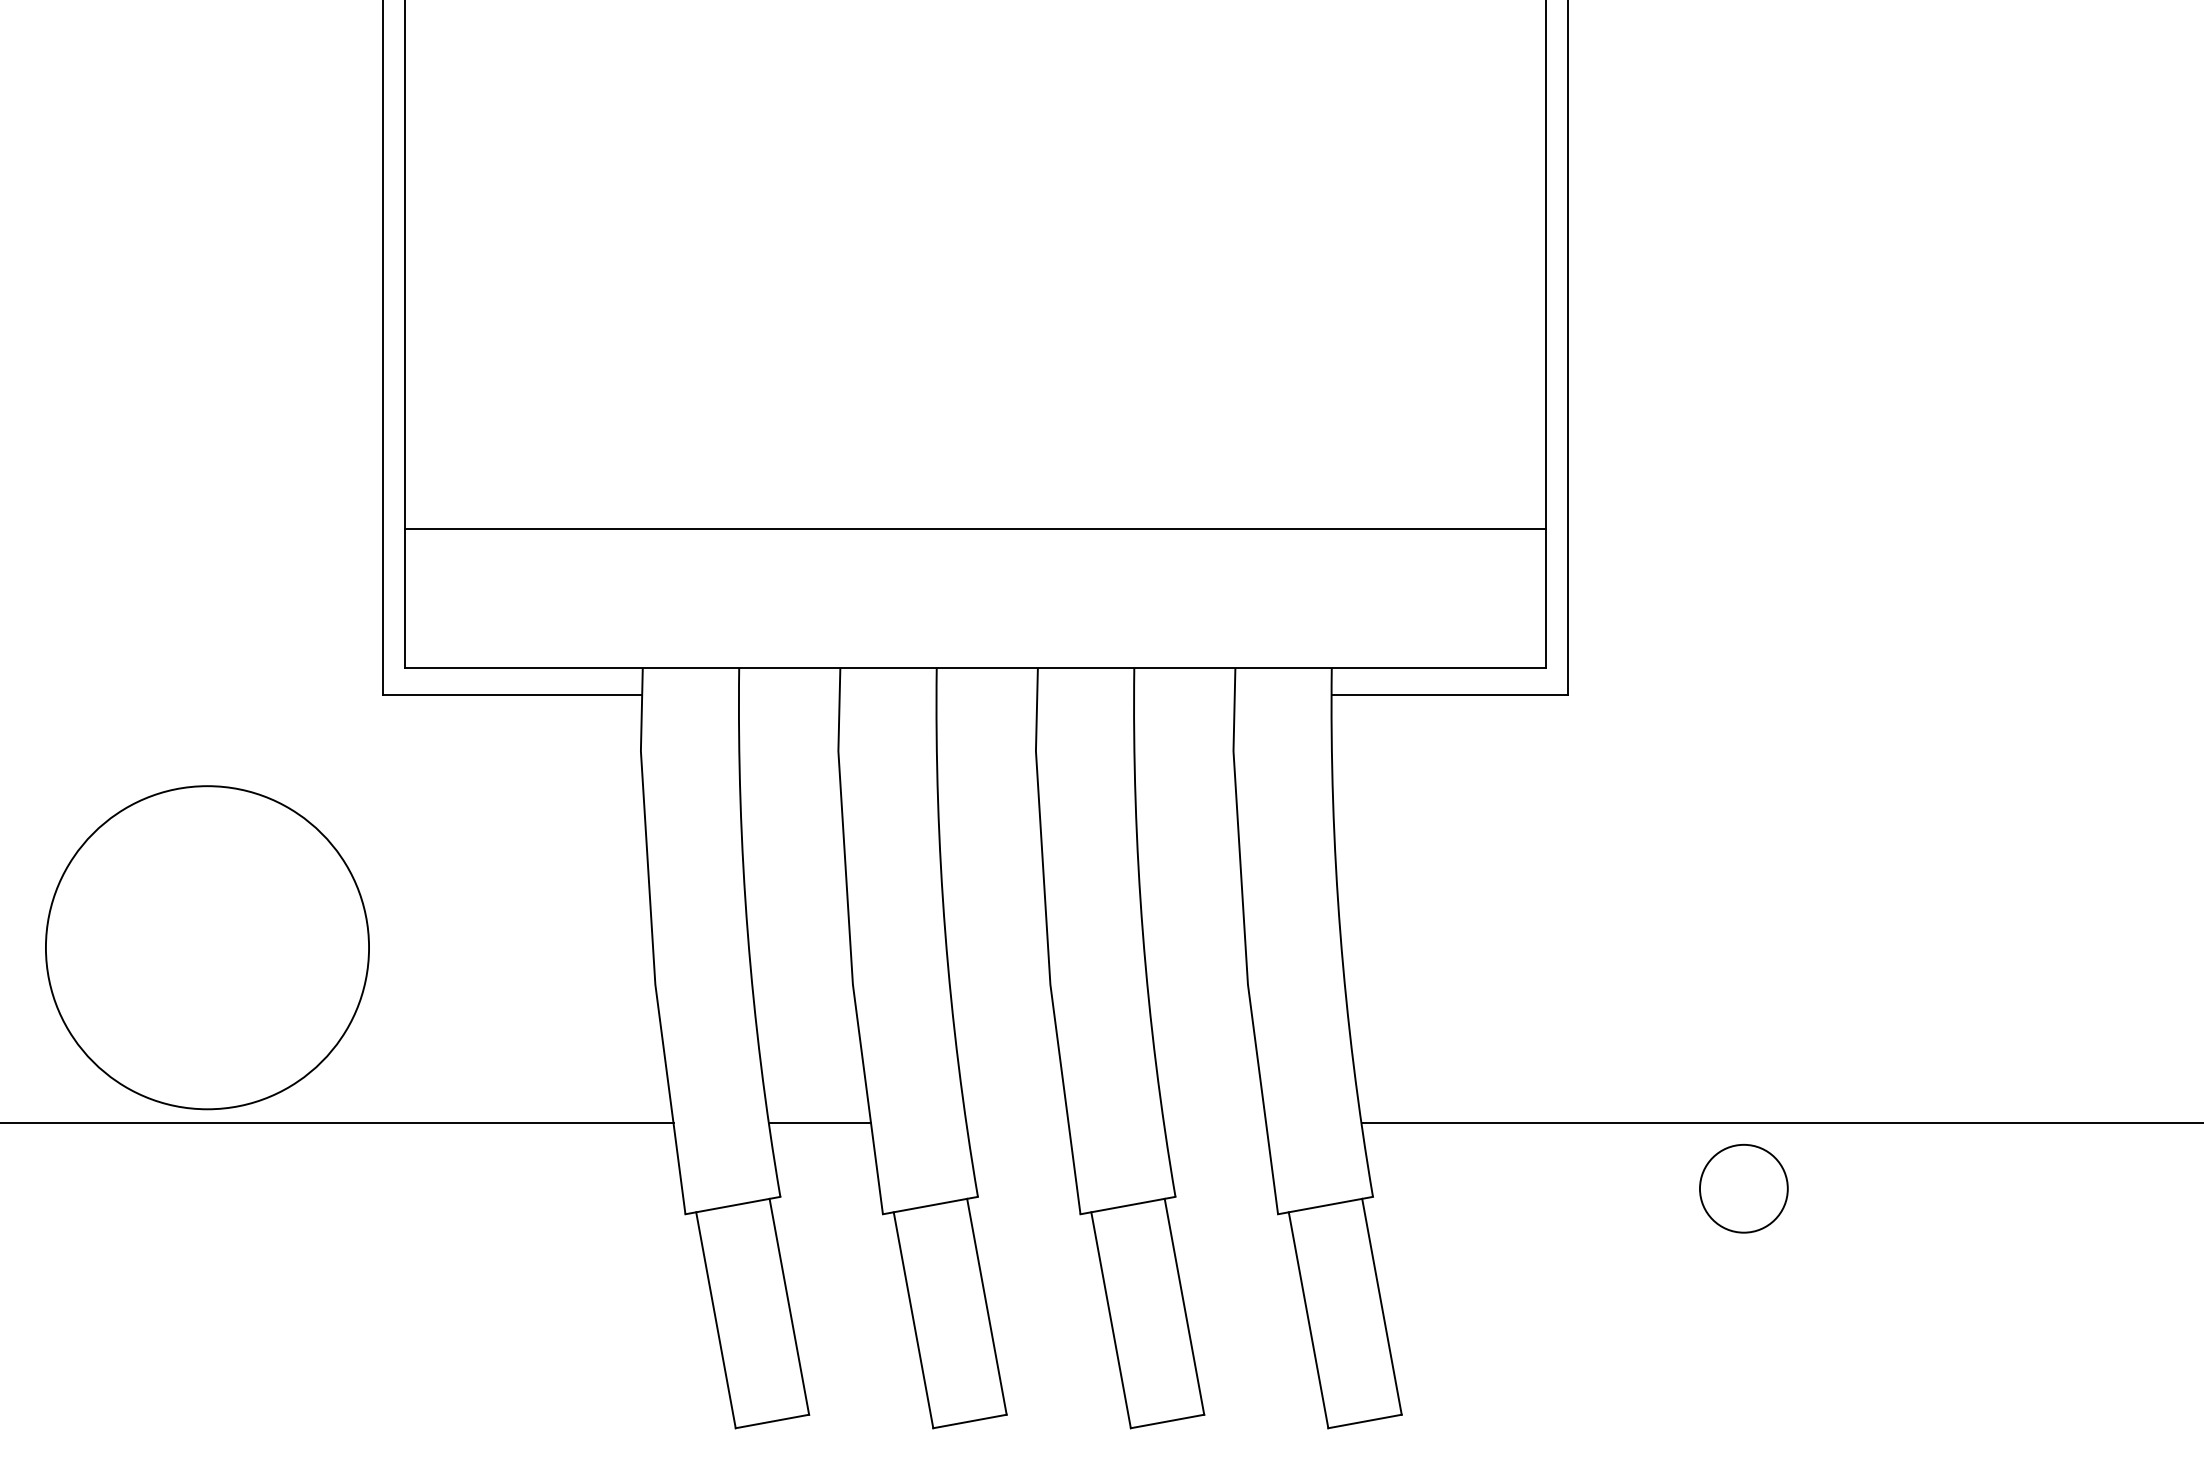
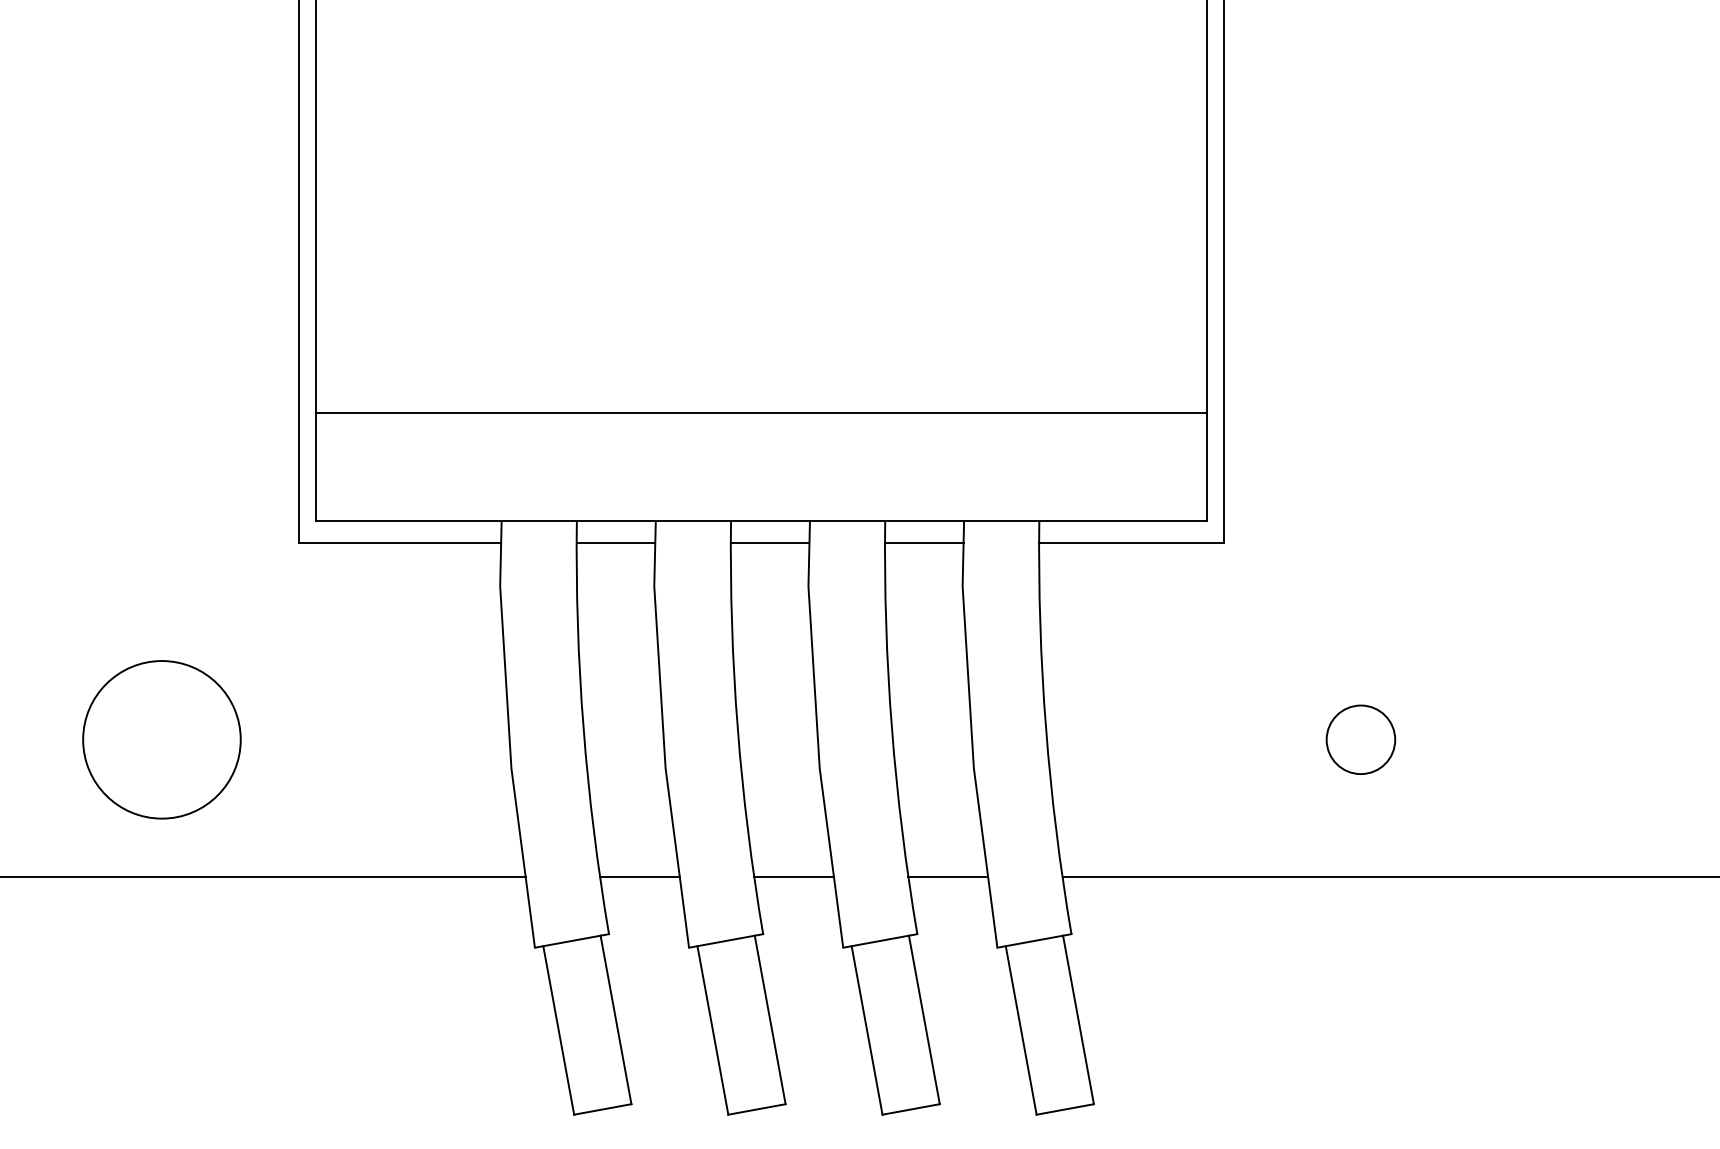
line: (788, 694) -> (615, 542), added
line: (986, 694) -> (769, 542), added
line: (1184, 694) -> (924, 542), added
circle: (206, 947) -> (161, 739), size x0.62
line: (1016, 1122) -> (793, 876), added
line: (1215, 1122) -> (948, 876), added
circle: (1743, 1188) -> (1360, 739), moved

